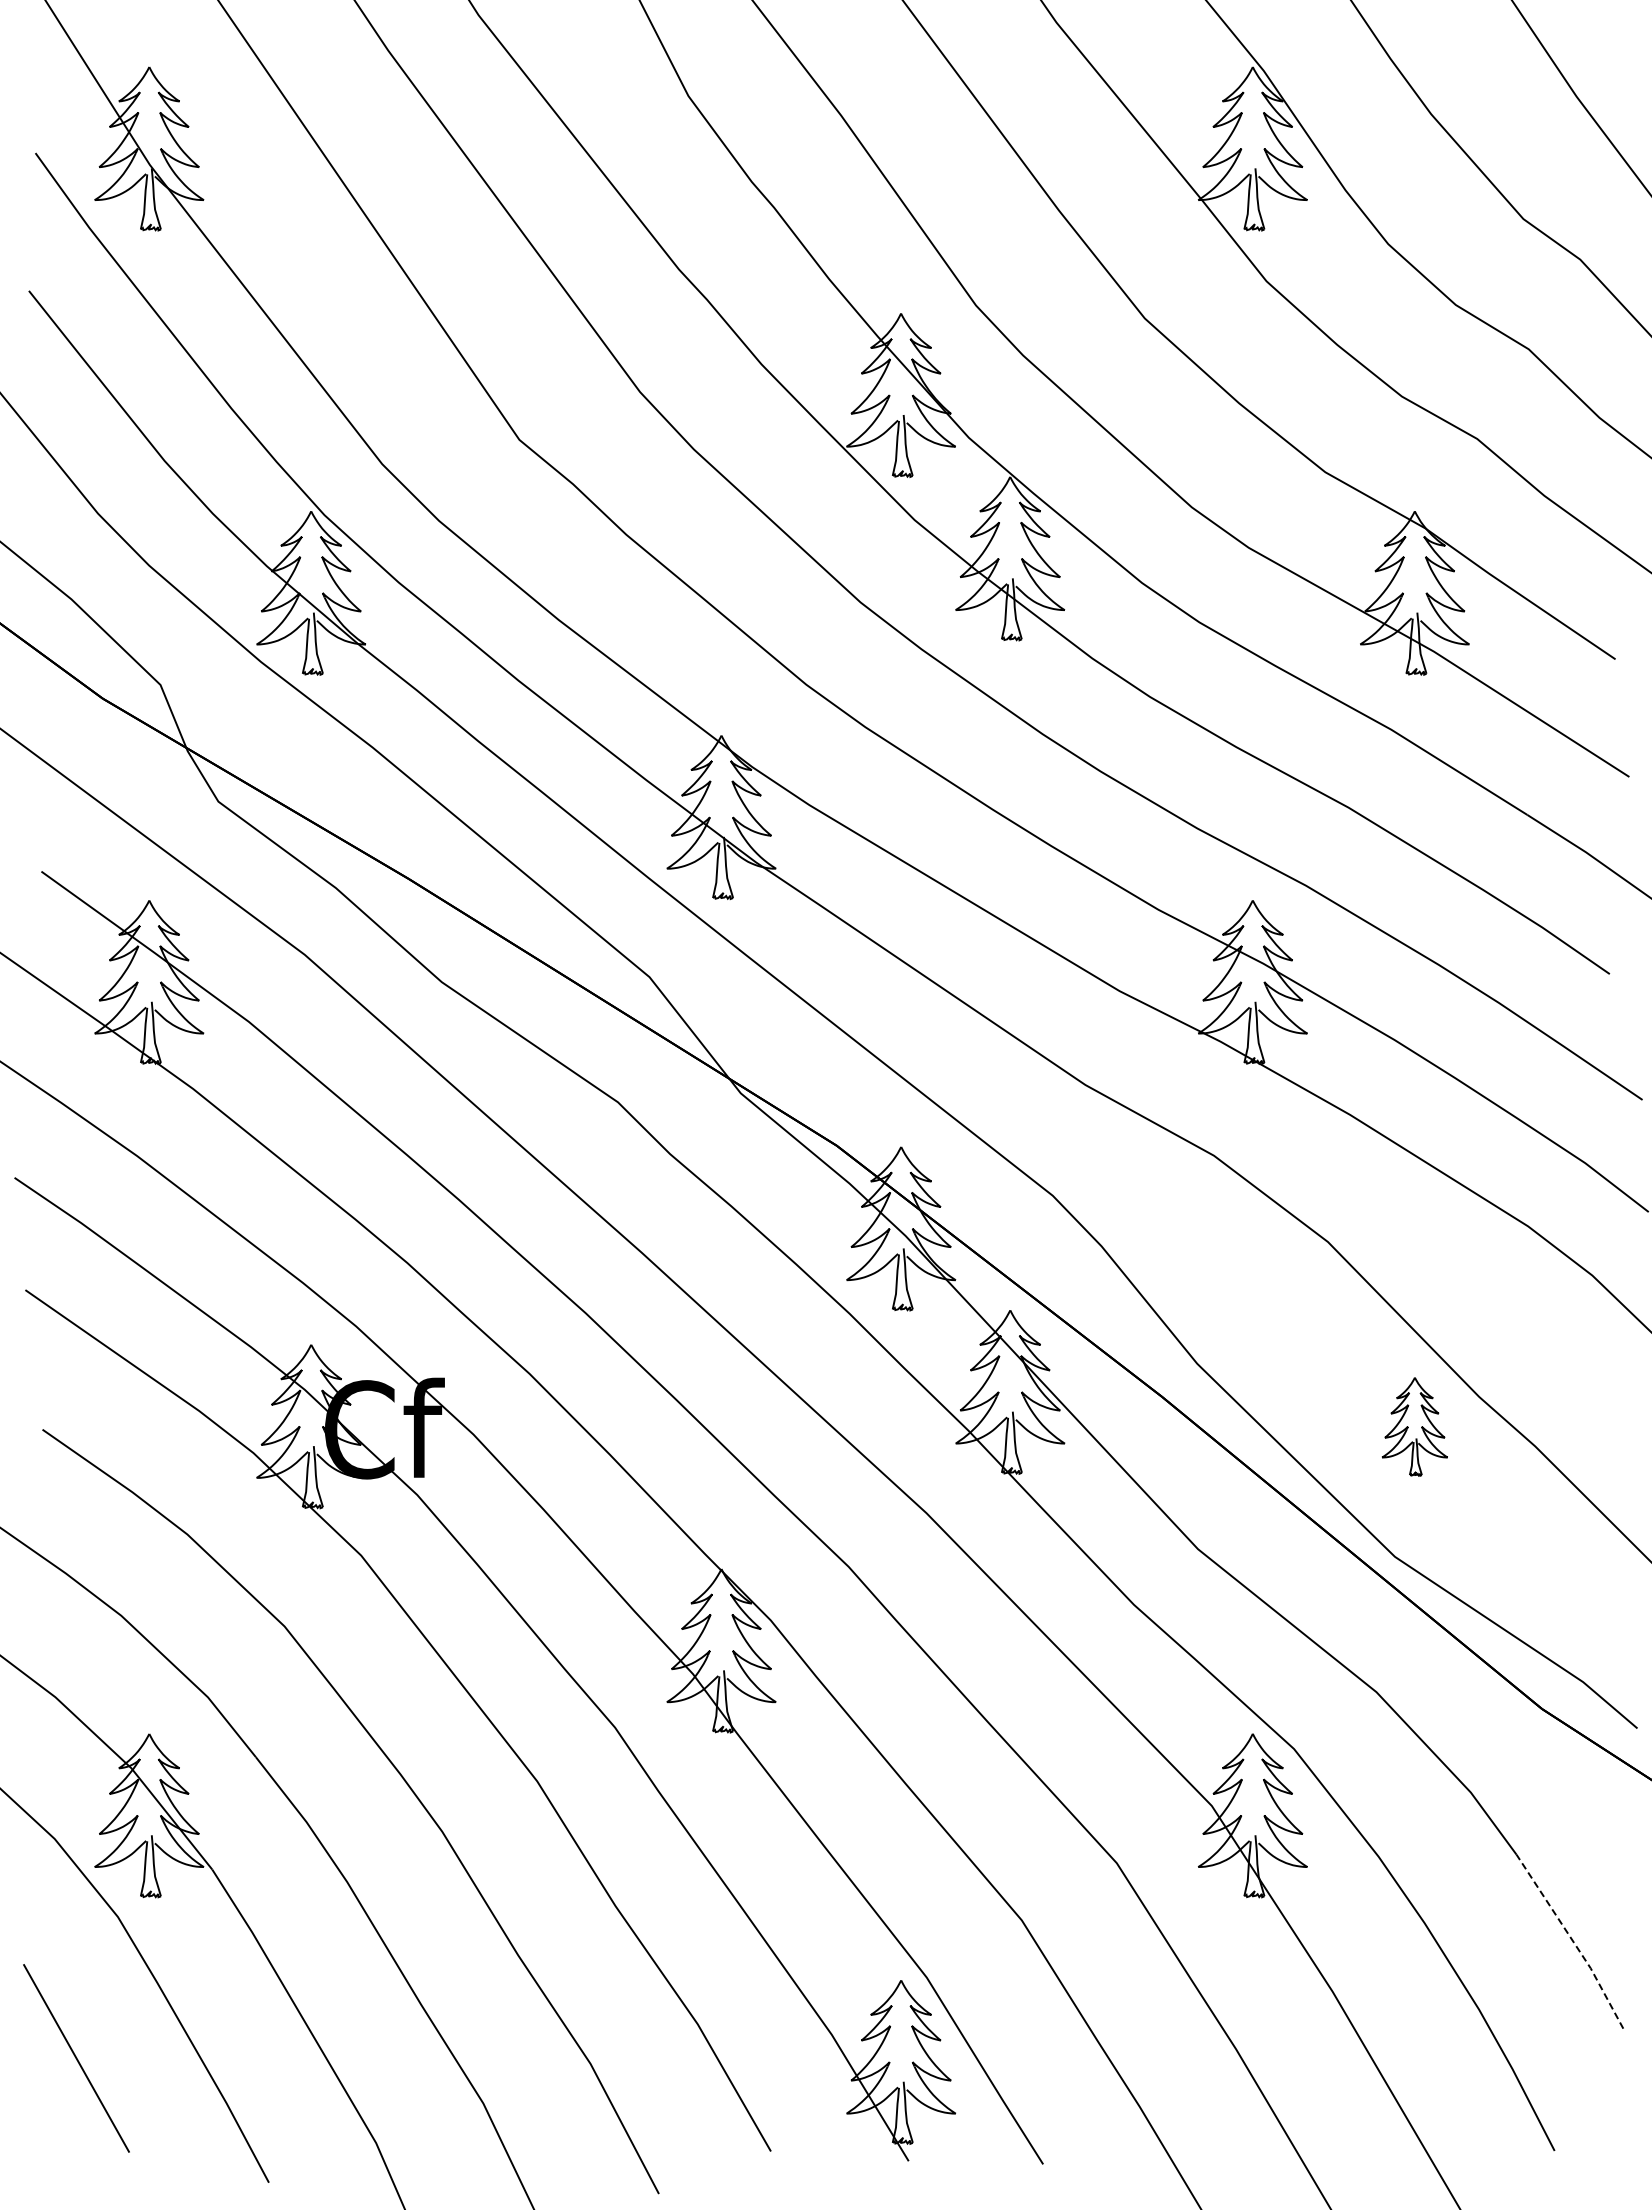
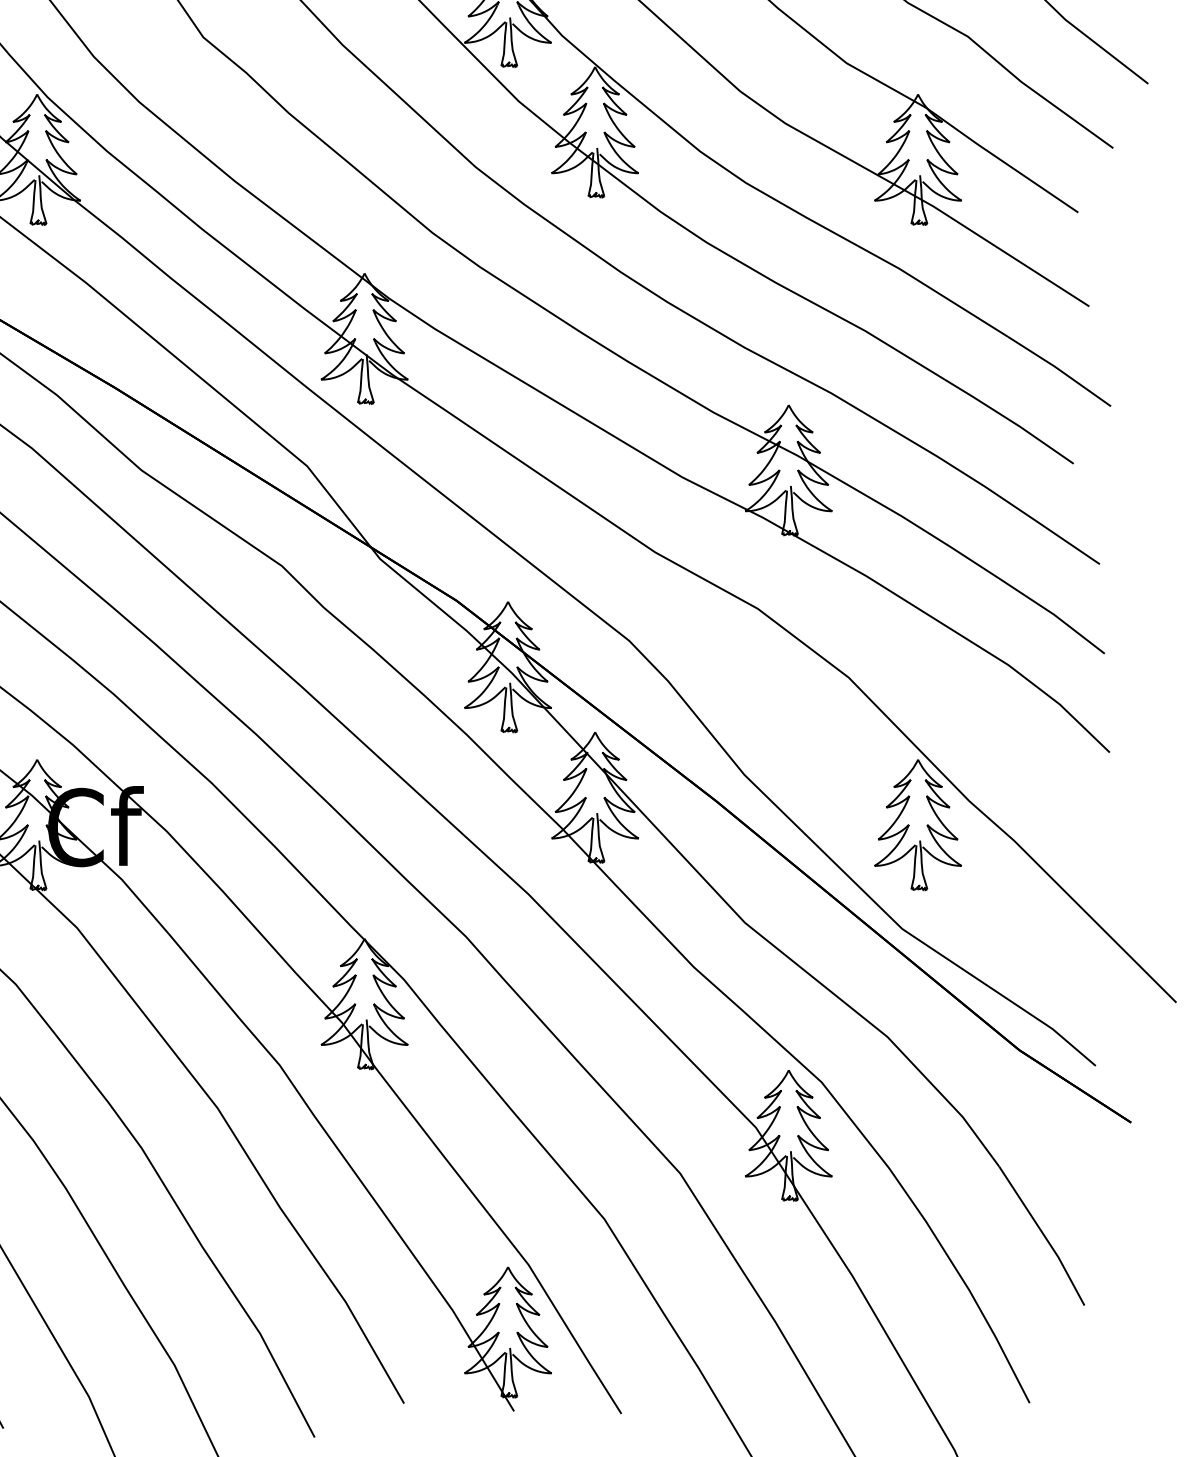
part: (1414, 1426) -> (917, 824), size x1.67
line: (1572, 1940) -> (1043, 1235), dashed -> solid

